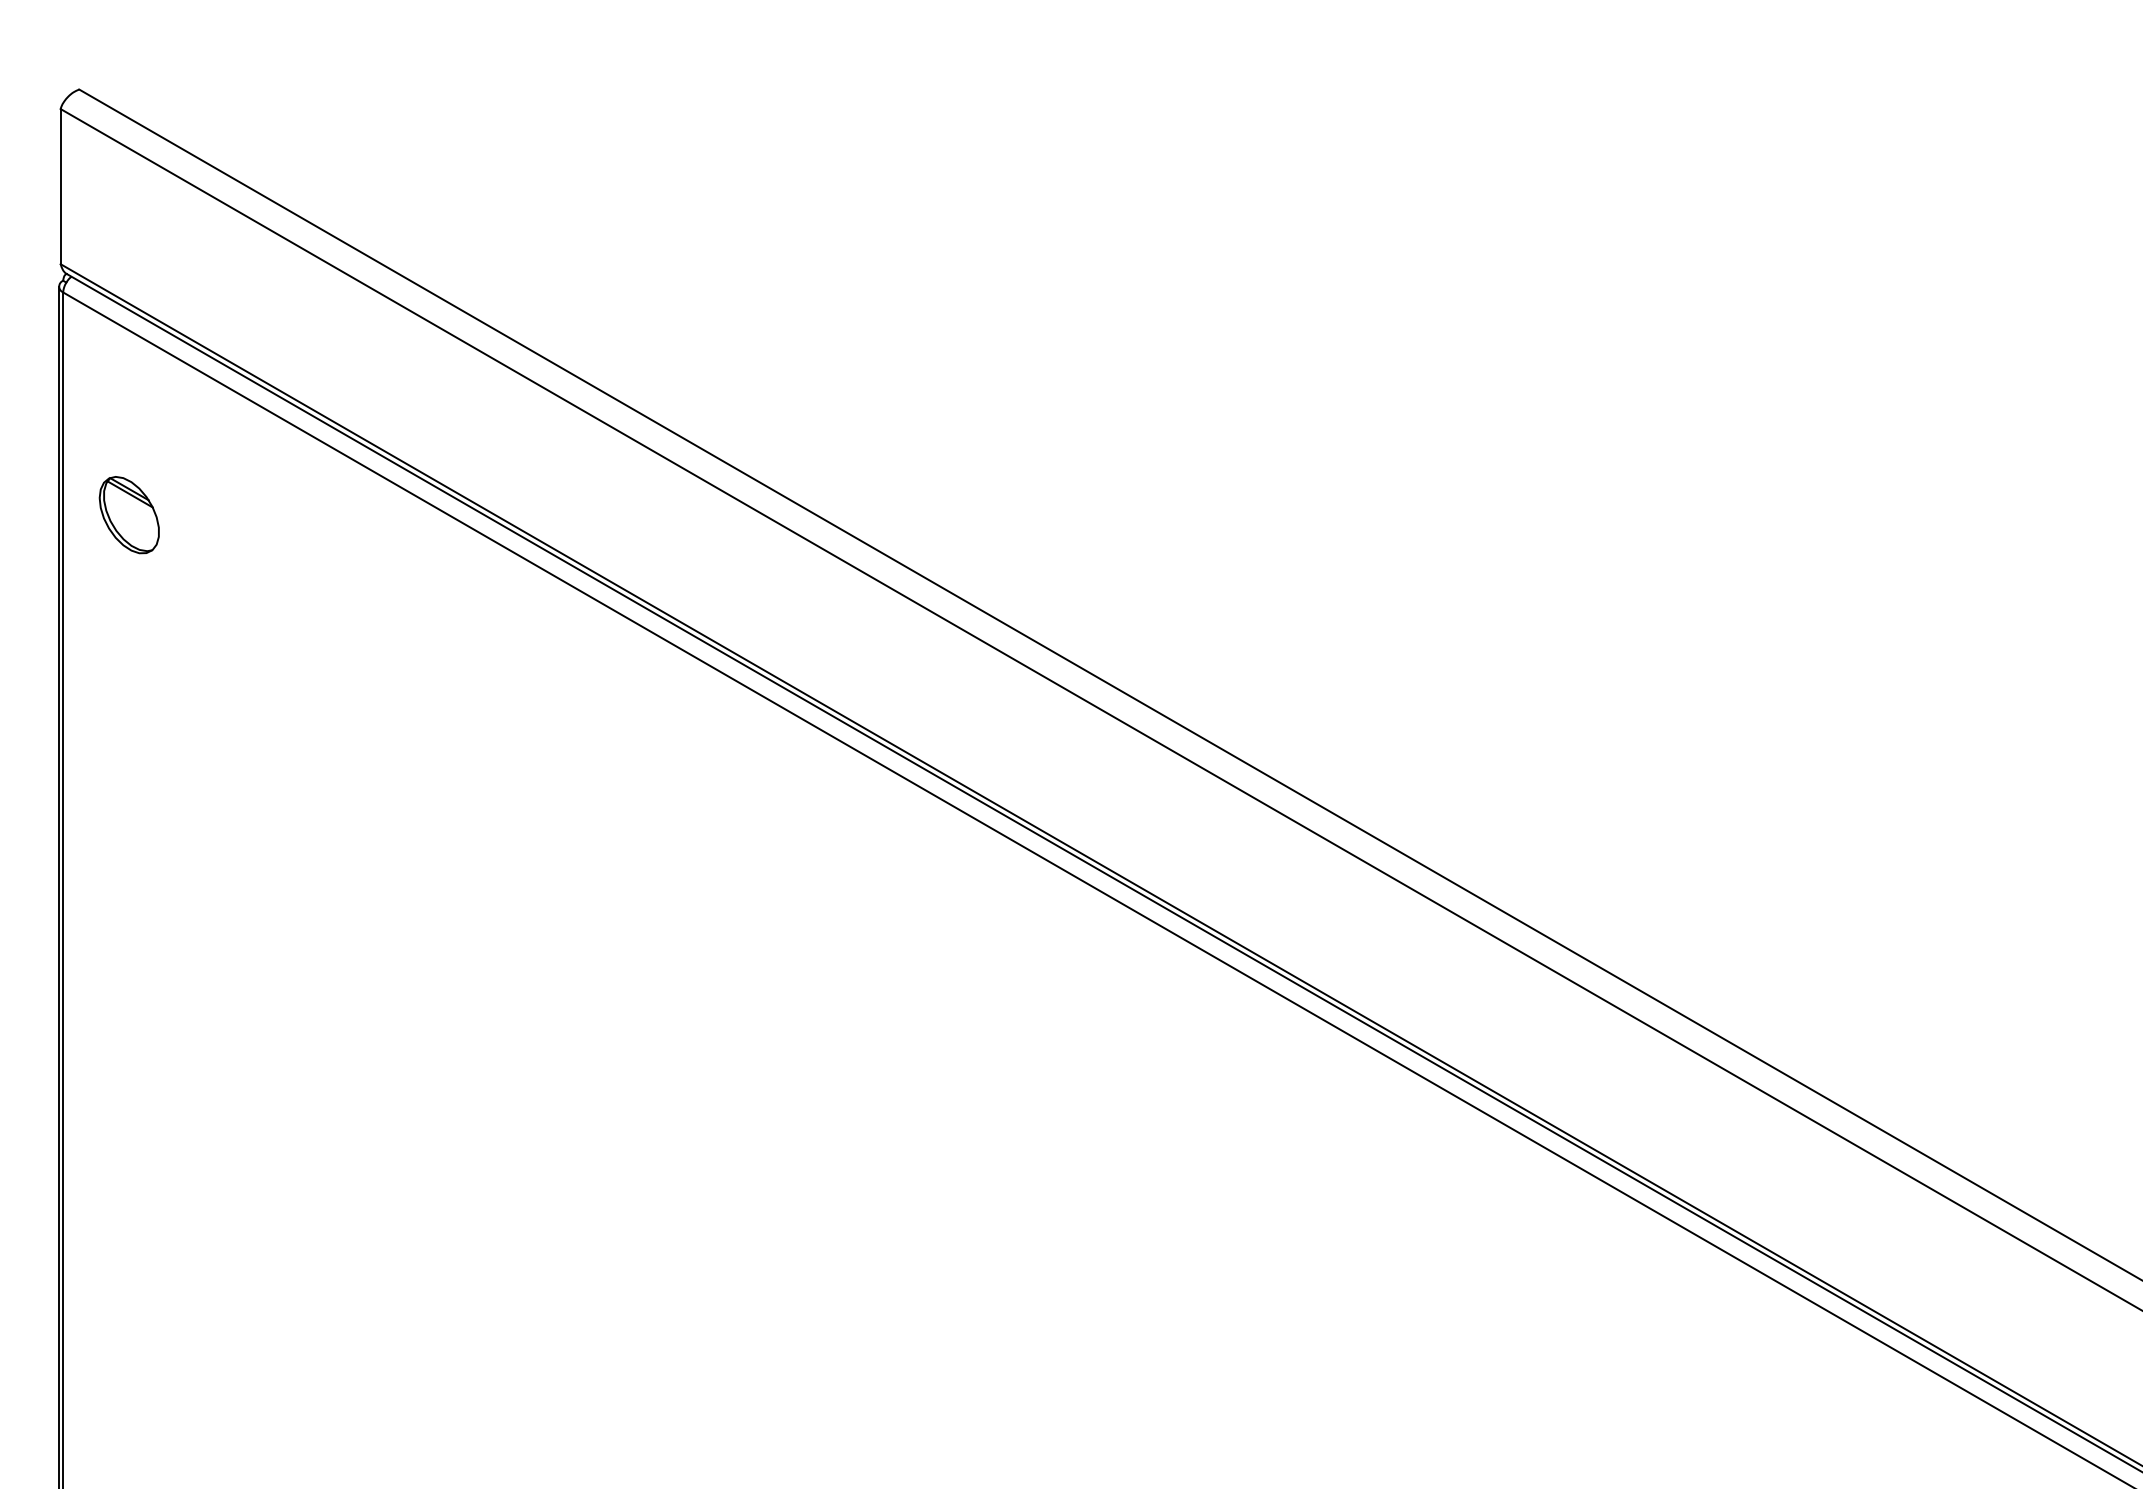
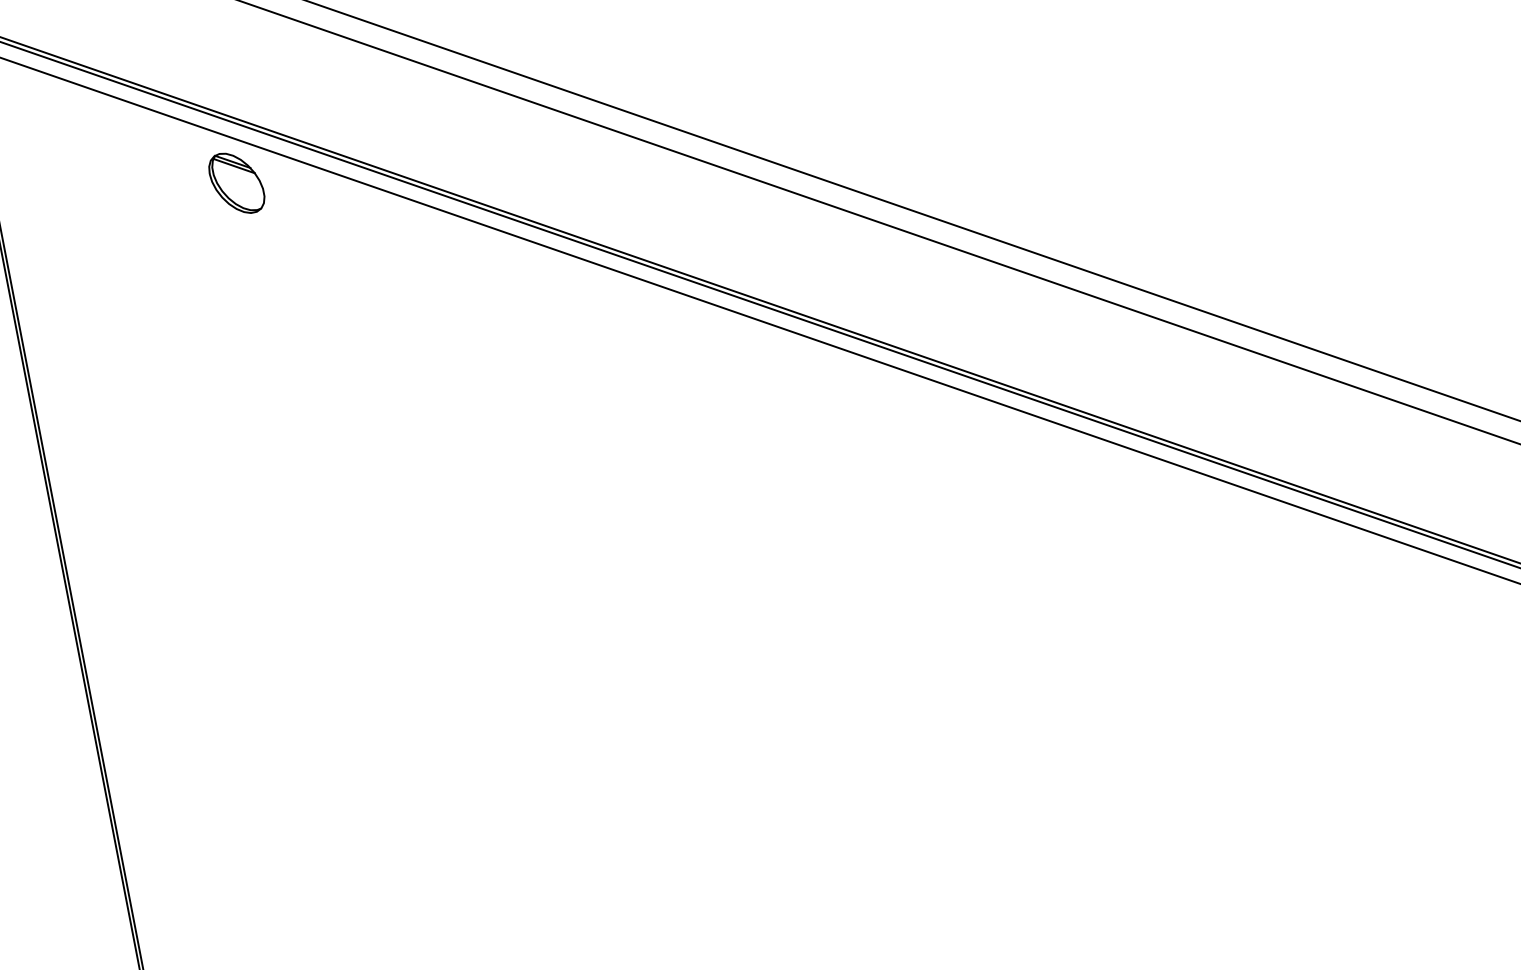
part: (128, 515) -> (236, 183), moved

